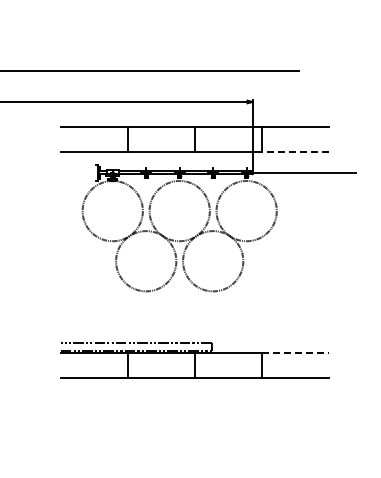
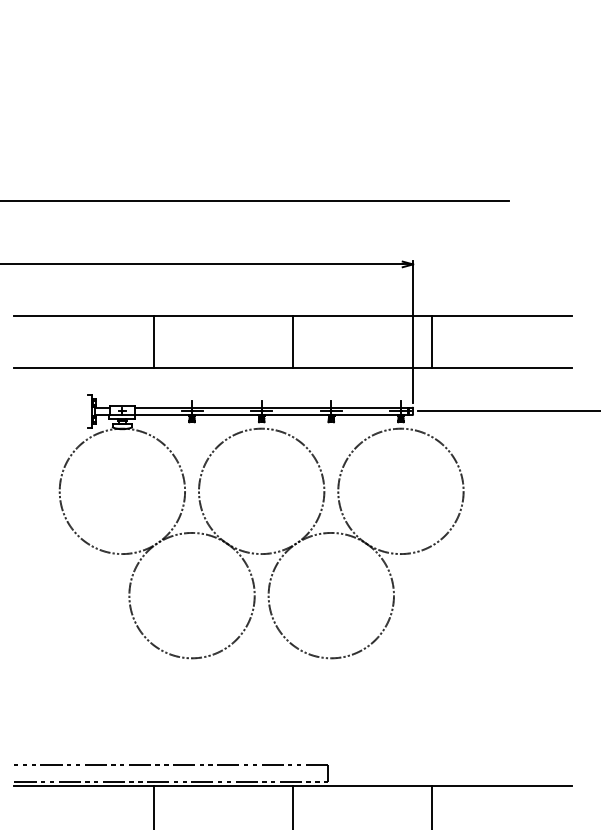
line: (294, 151) -> (500, 367), dashed -> solid
line: (295, 352) -> (502, 785), dashed -> solid

